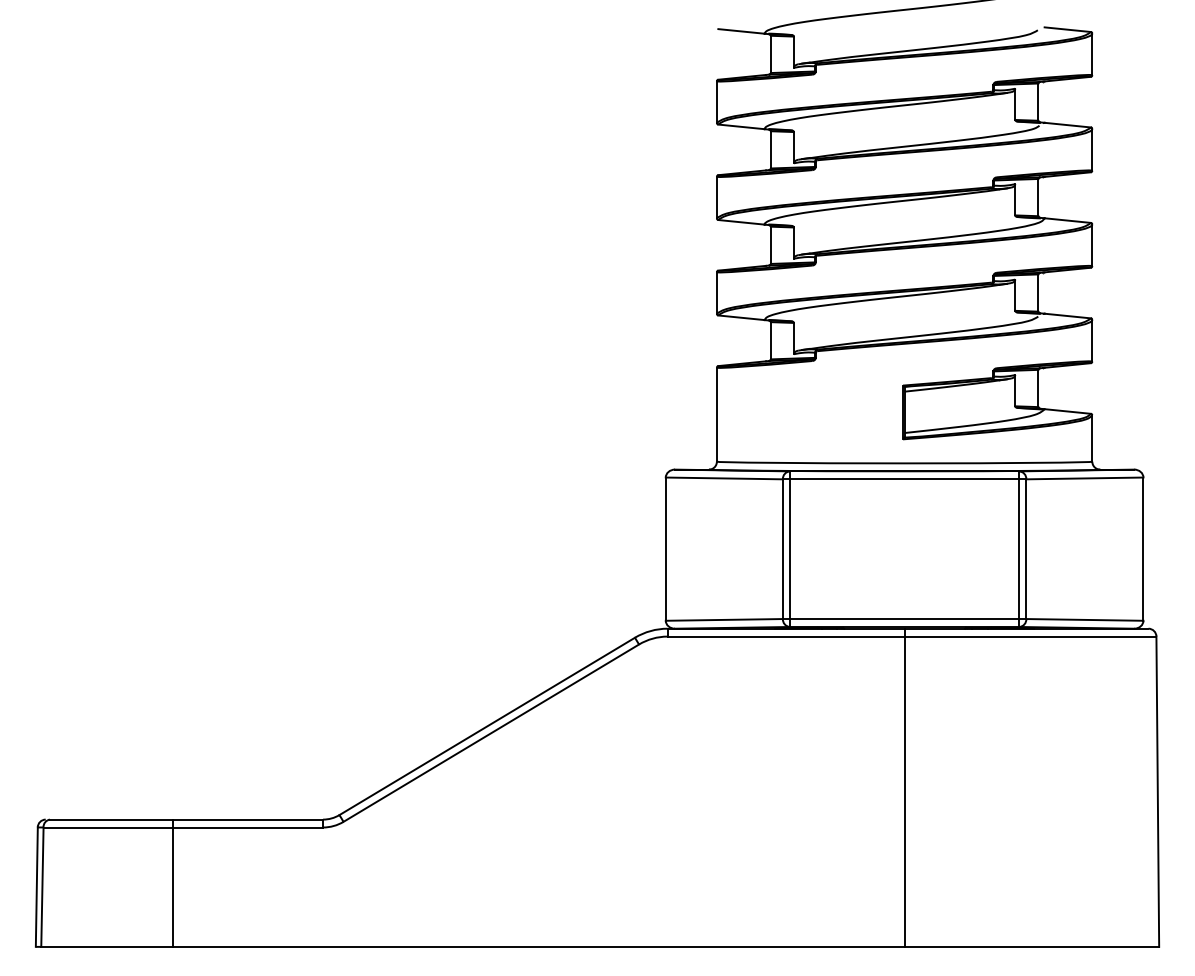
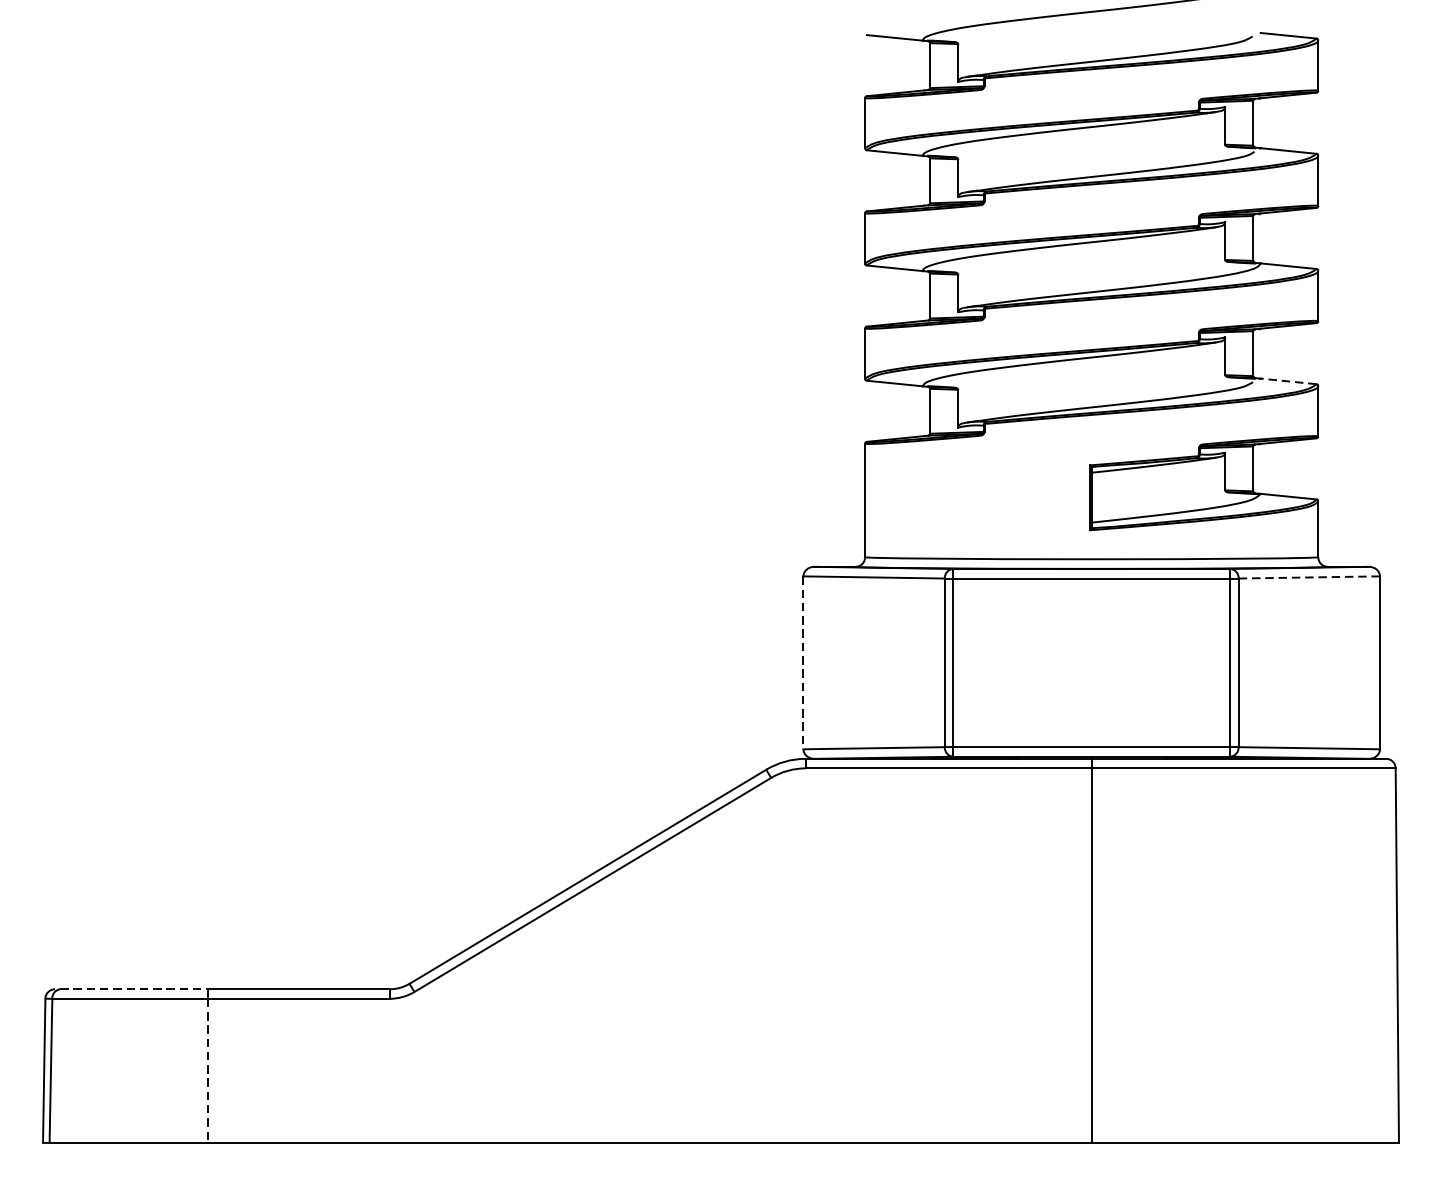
line: (1067, 316) -> (1288, 381), solid -> dashed
line: (1084, 478) -> (1308, 577), solid -> dashed
line: (665, 549) -> (803, 663), solid -> dashed
line: (111, 819) -> (134, 989), solid -> dashed
line: (172, 887) -> (207, 1071), solid -> dashed

